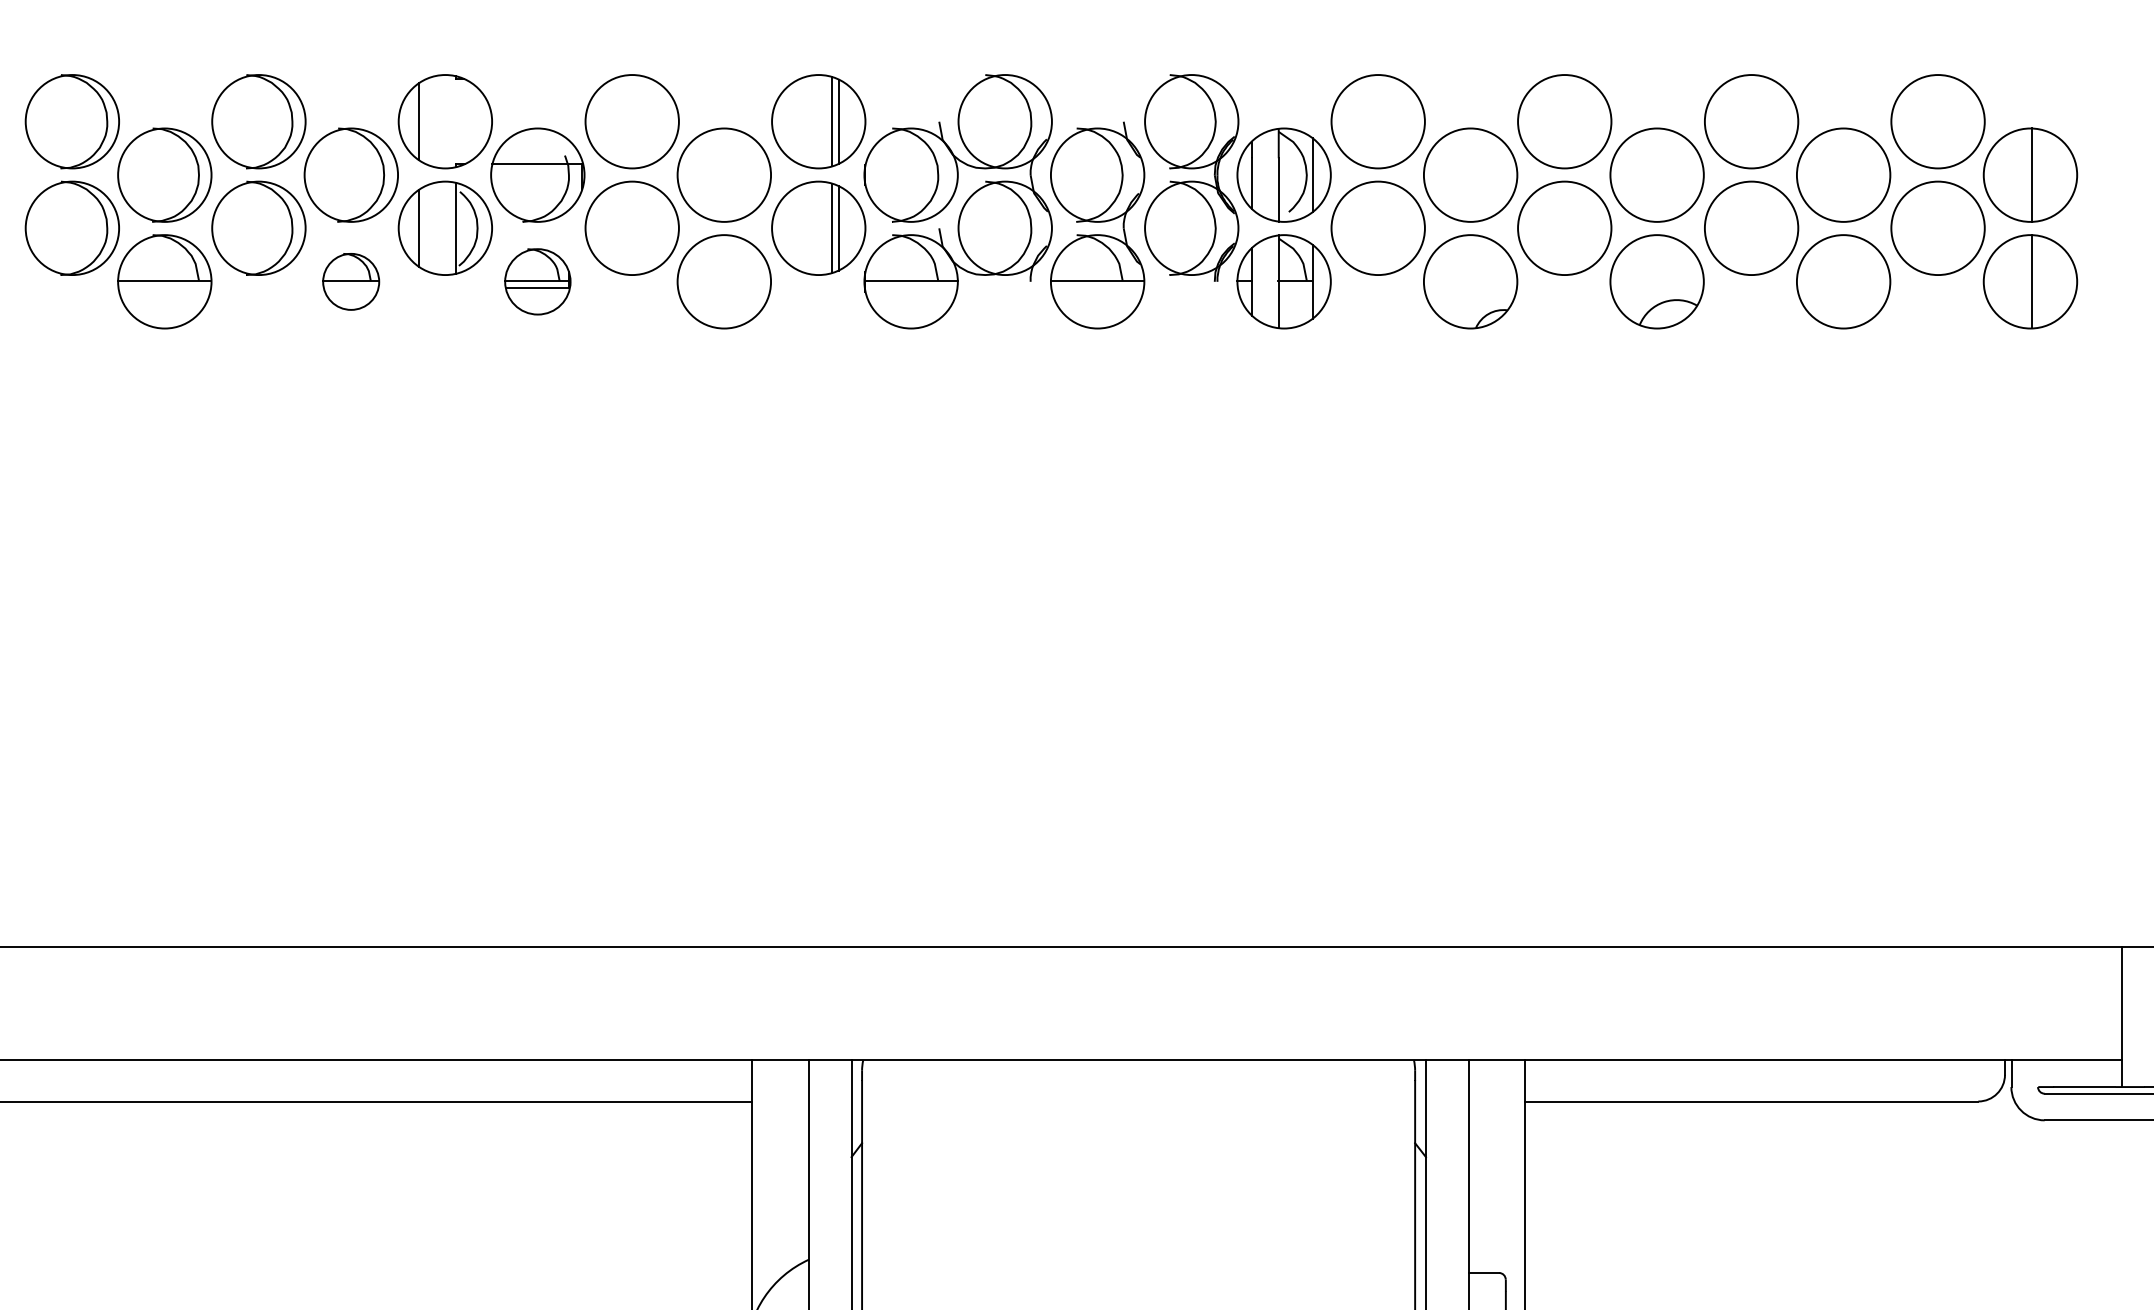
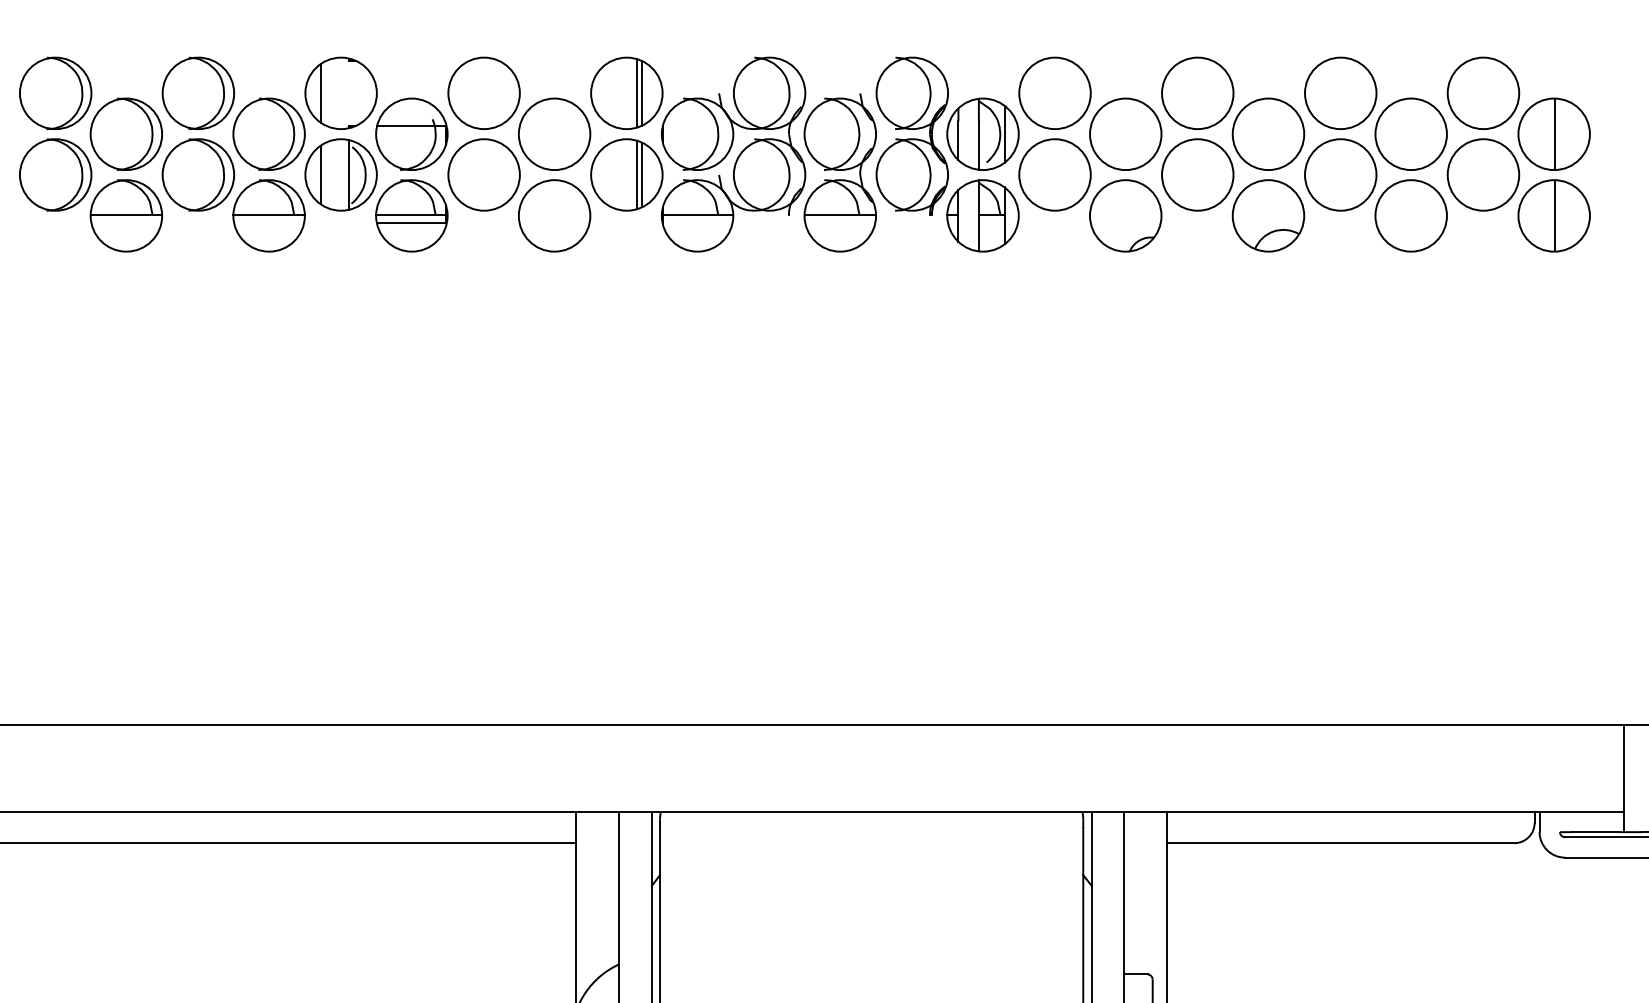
part: (350, 281) -> (268, 215), size x1.67
part: (537, 281) -> (411, 215), size x1.43

